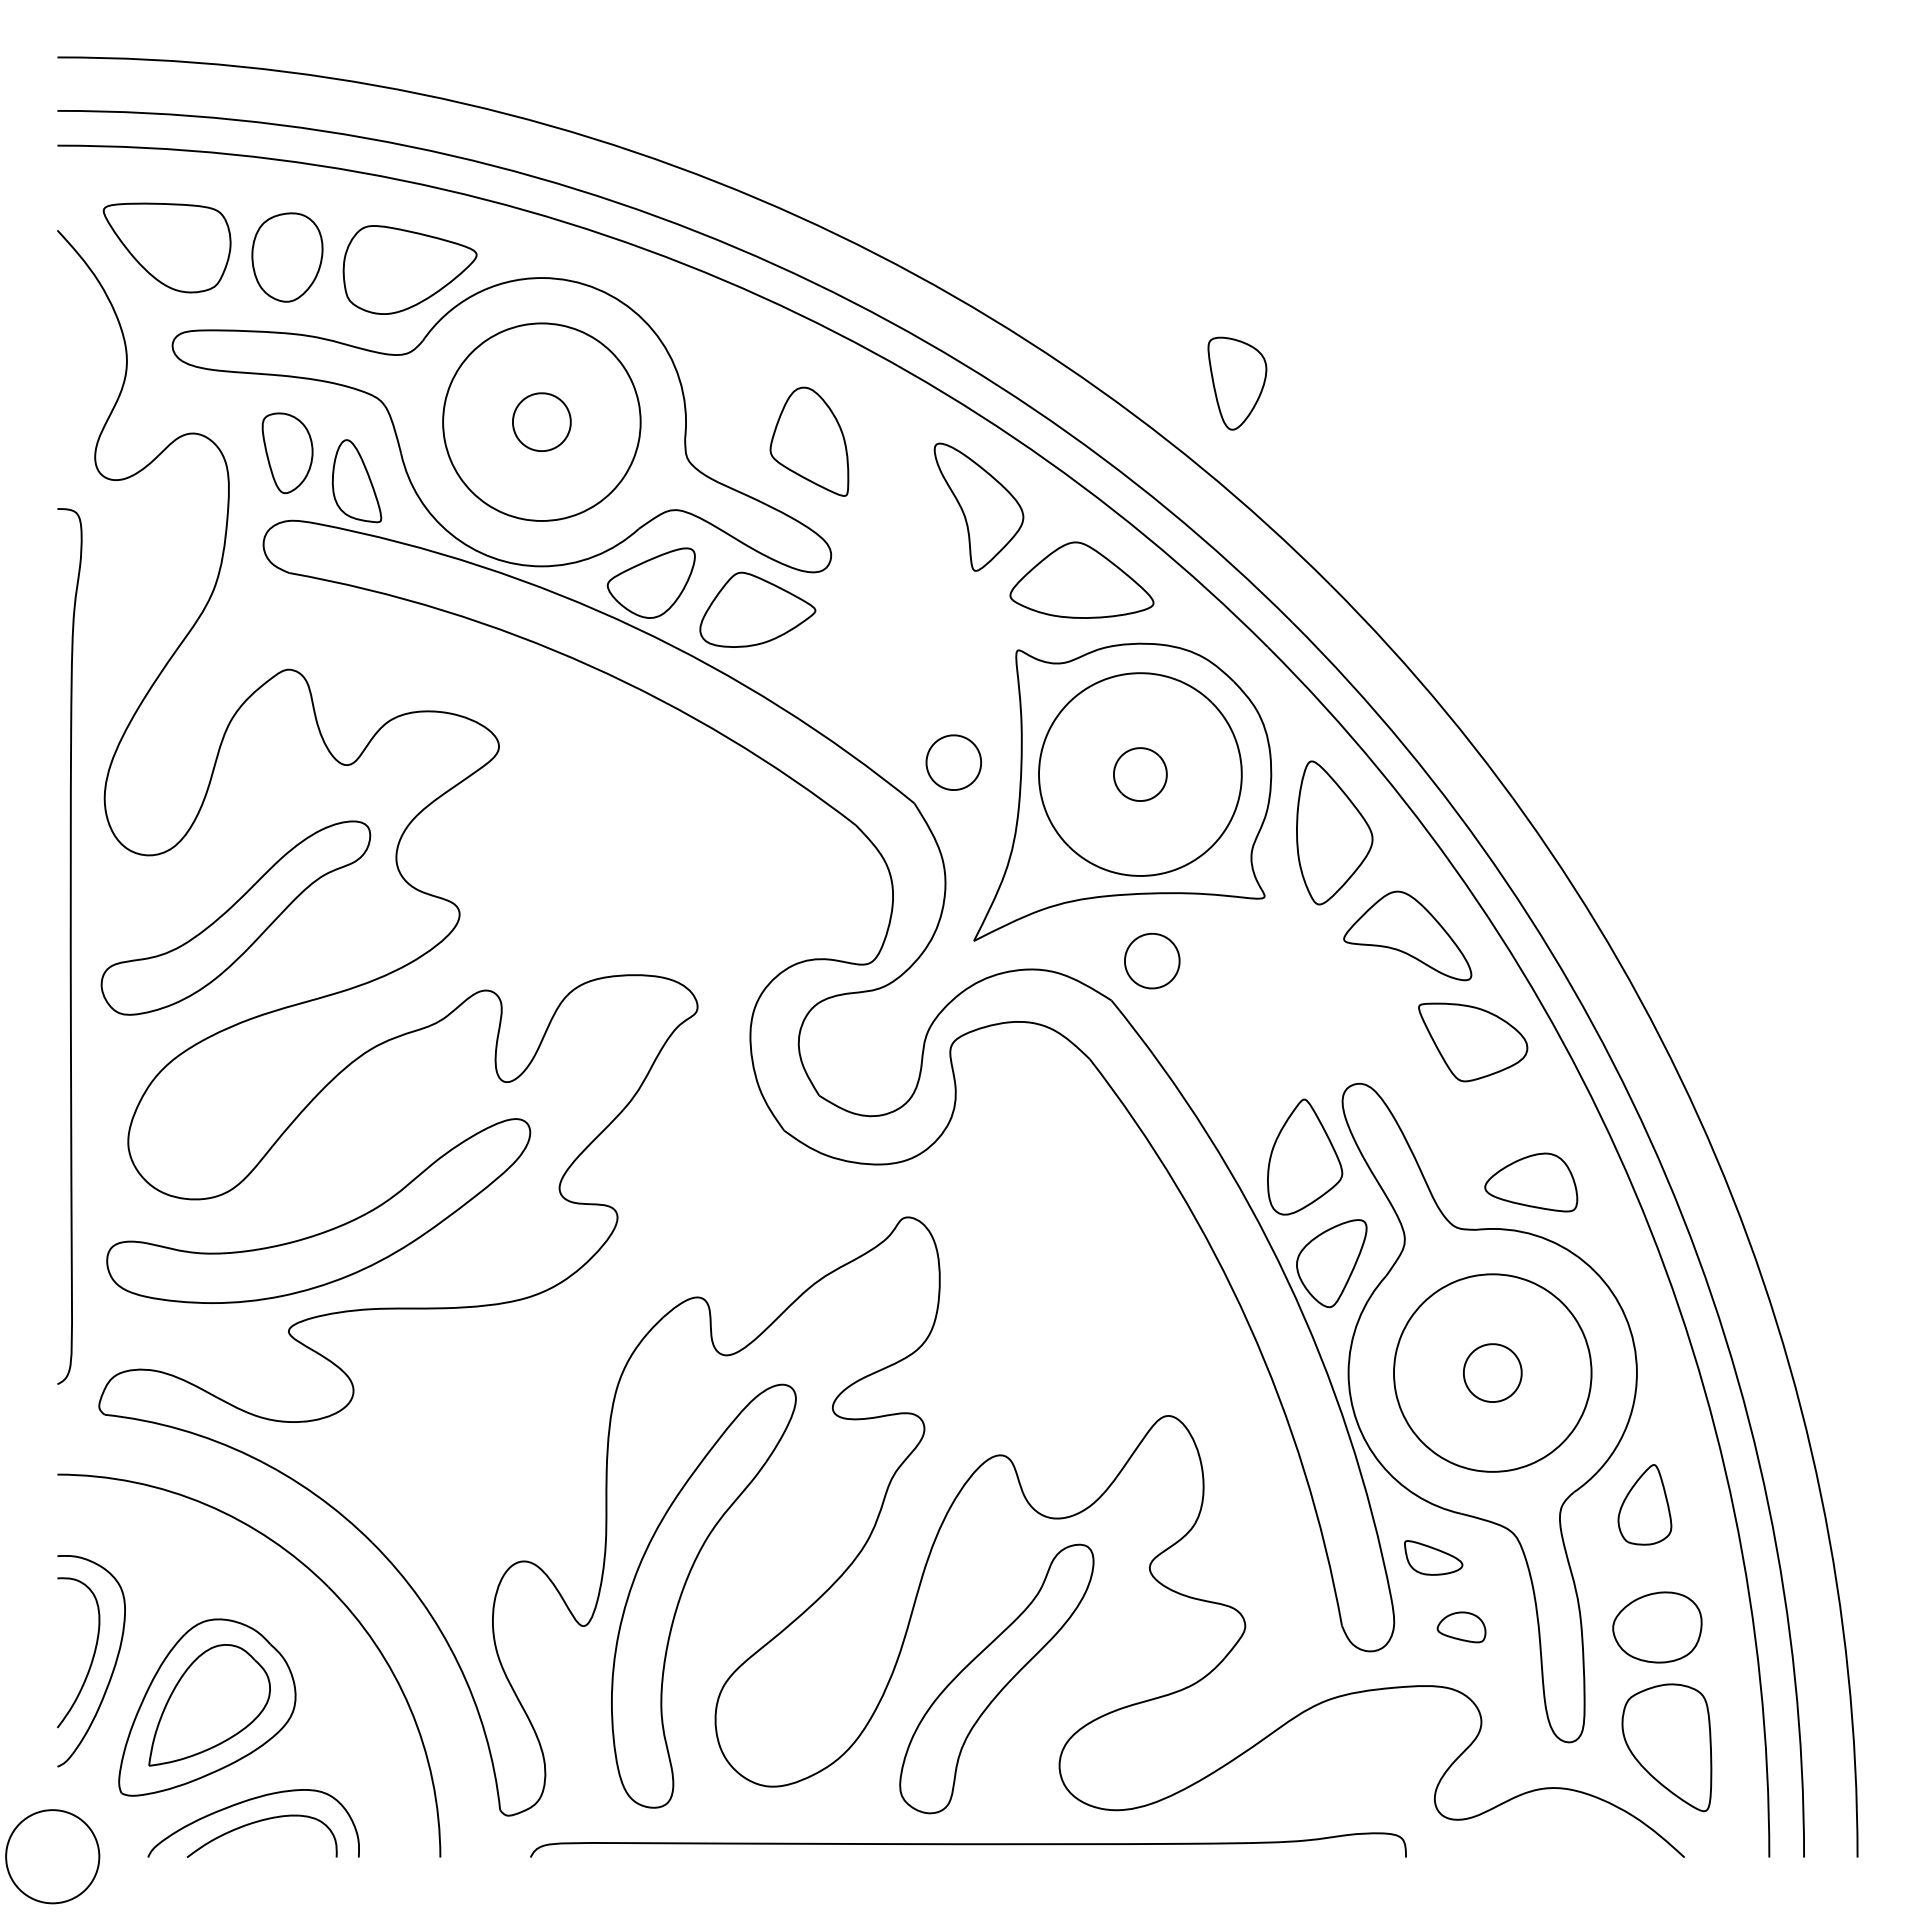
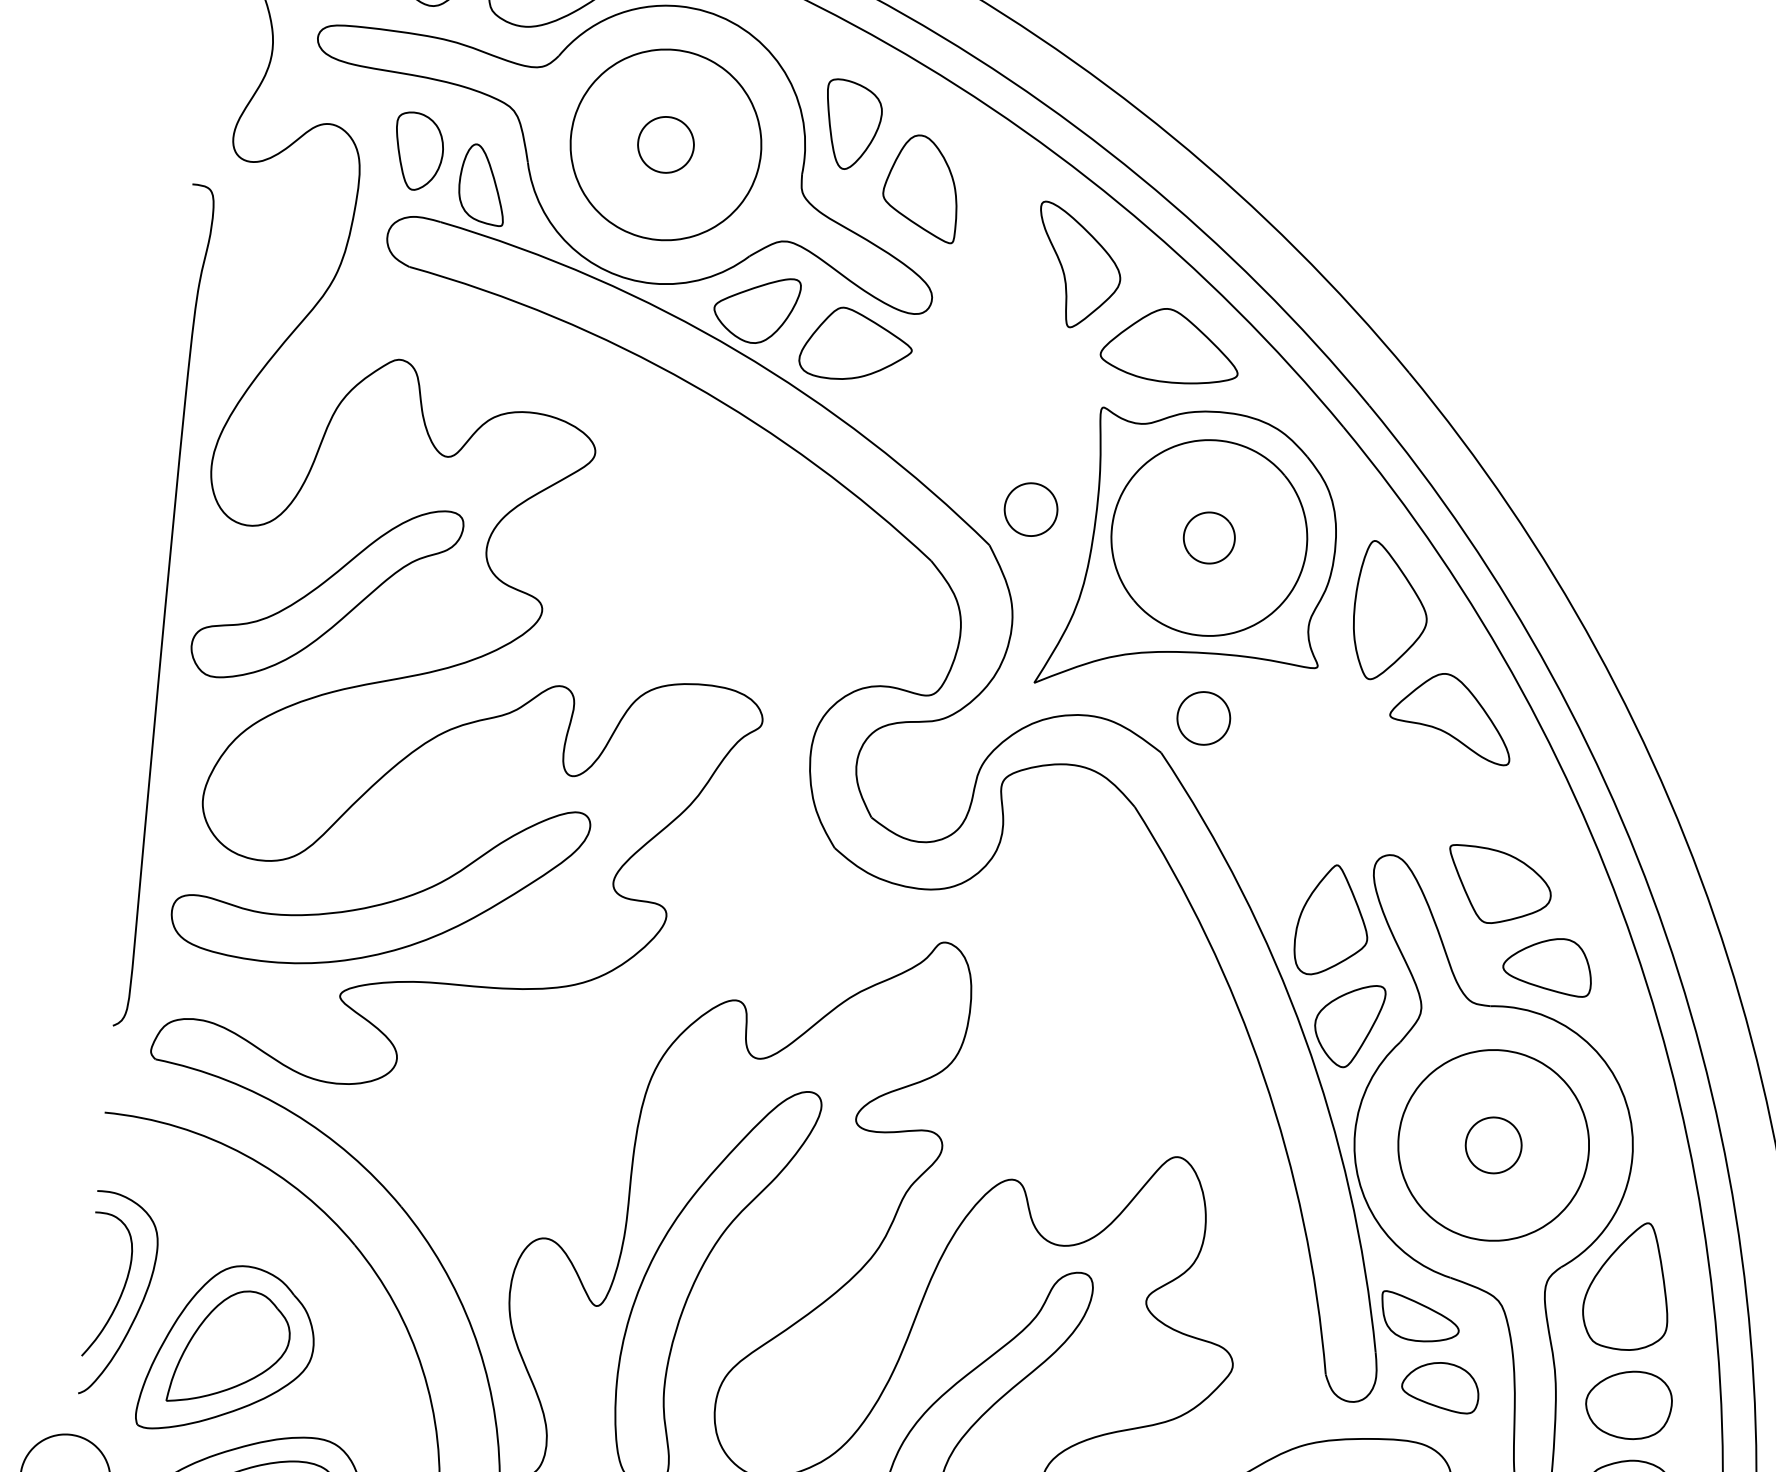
part: (1237, 383) -> (852, 125), moved
part: (1473, 1042) -> (1499, 886), moved
part: (1644, 1504) -> (1627, 1285), size x1.67
part: (1433, 1557) -> (1419, 1317), size x1.43
part: (1461, 1627) -> (1440, 1387), size x1.67

